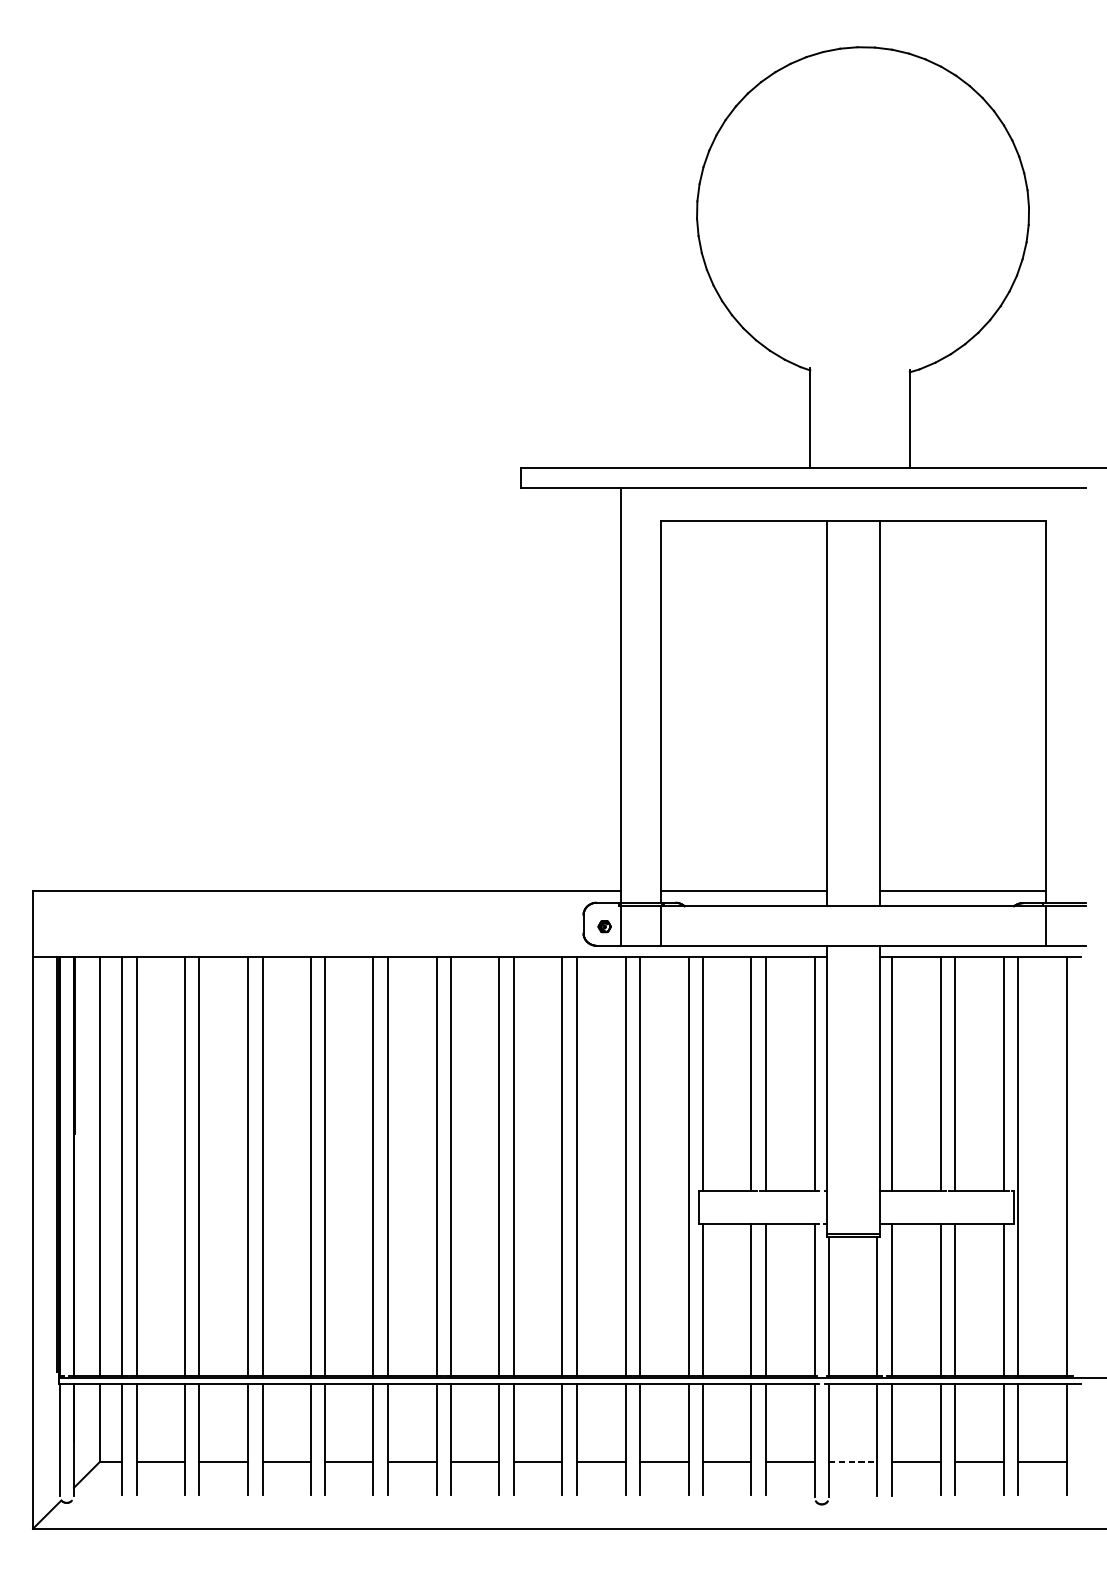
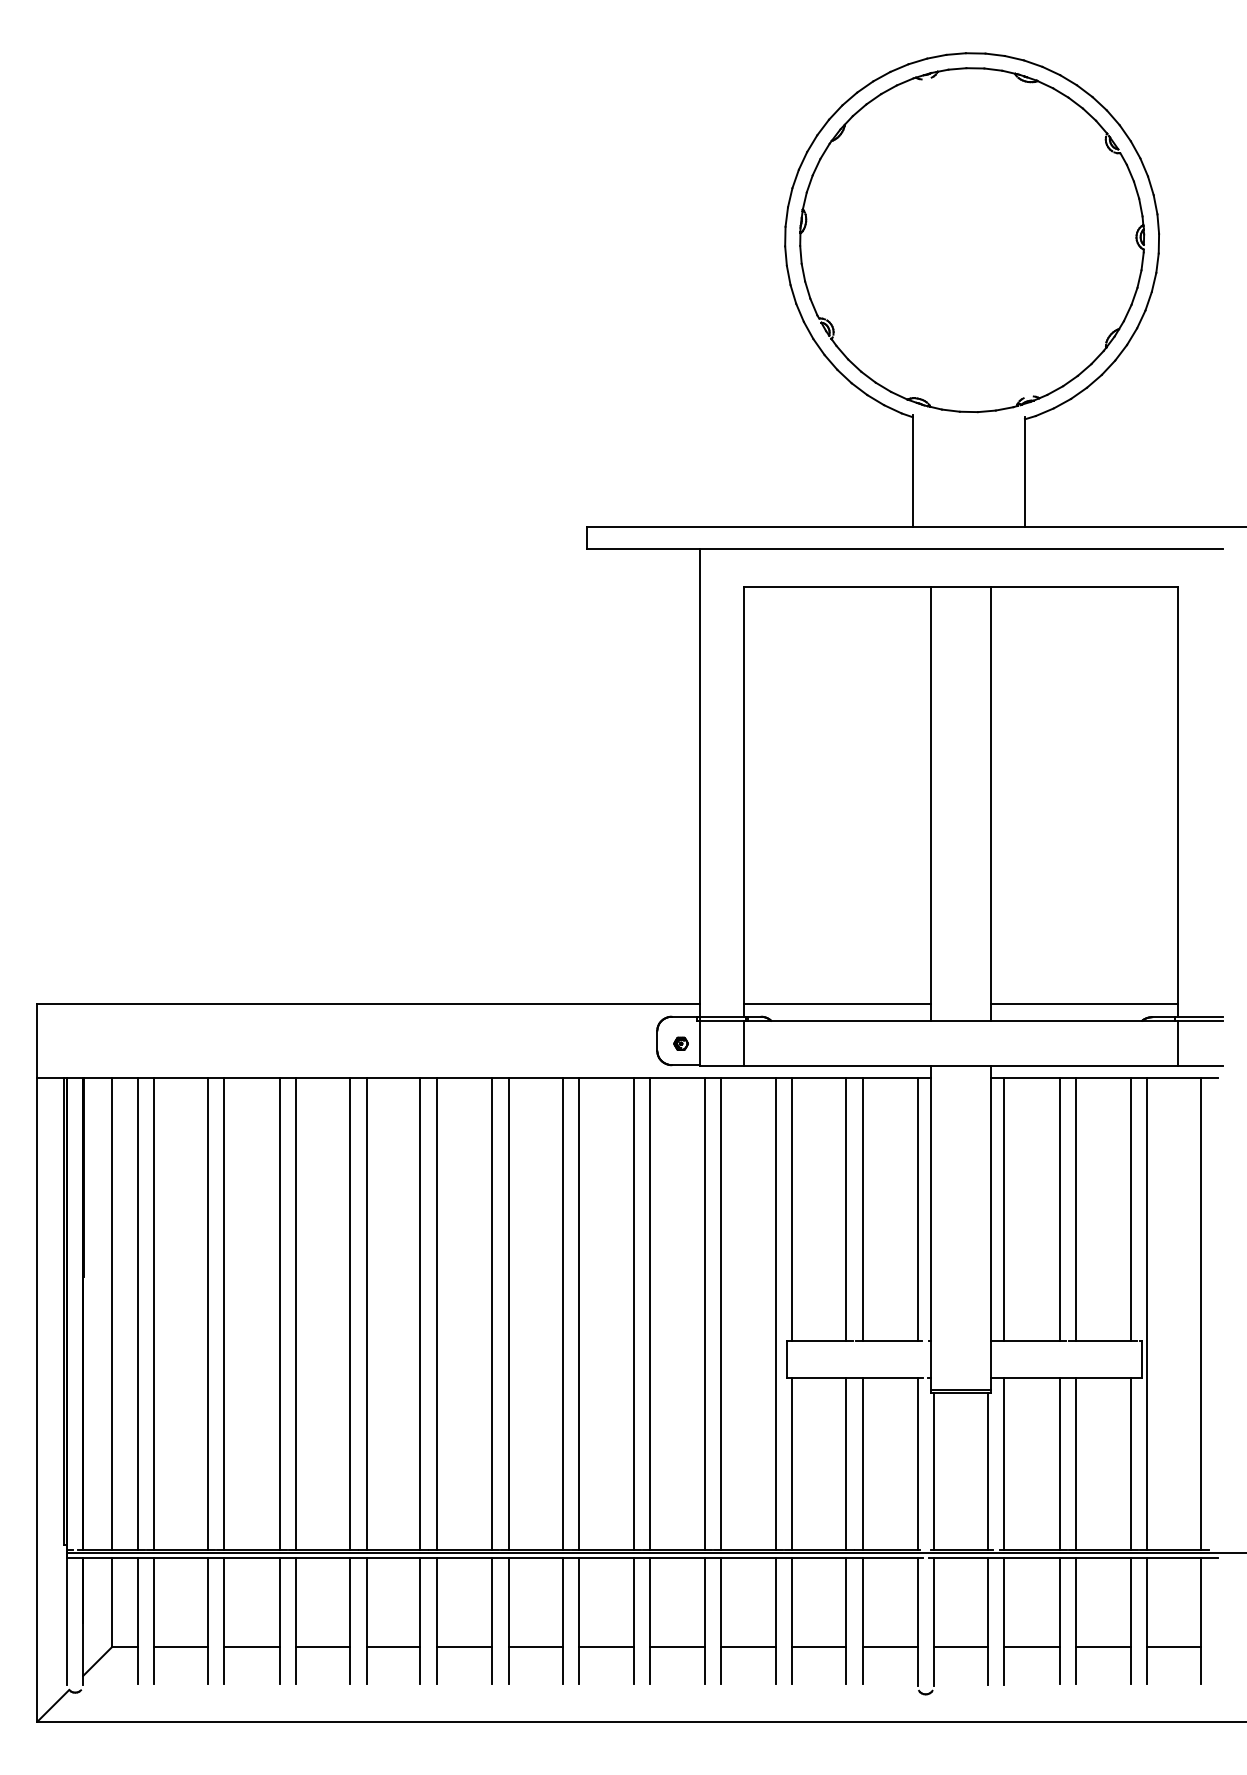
part: (863, 213) -> (972, 240), added
line: (853, 1461) -> (961, 1646), dashed -> solid

